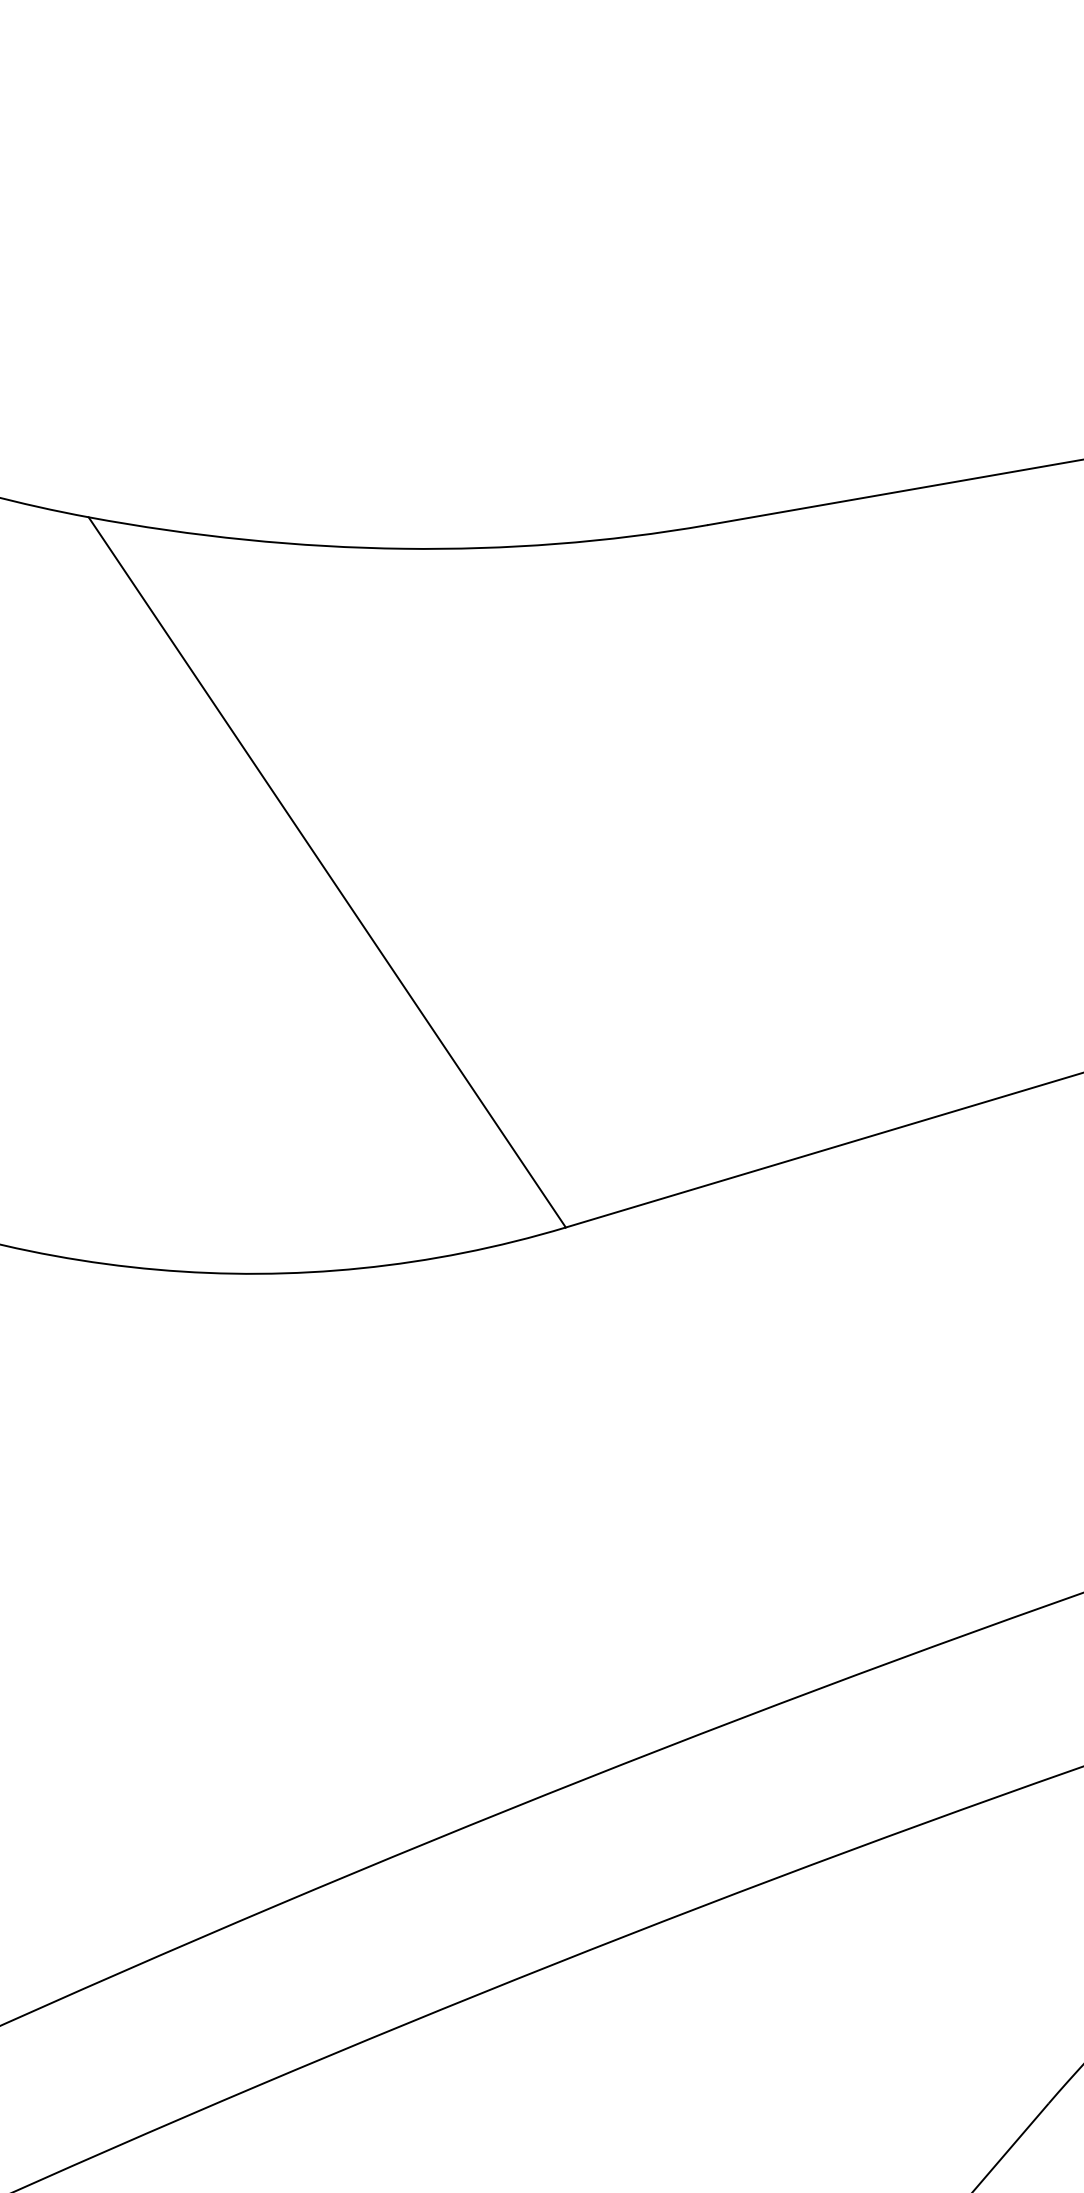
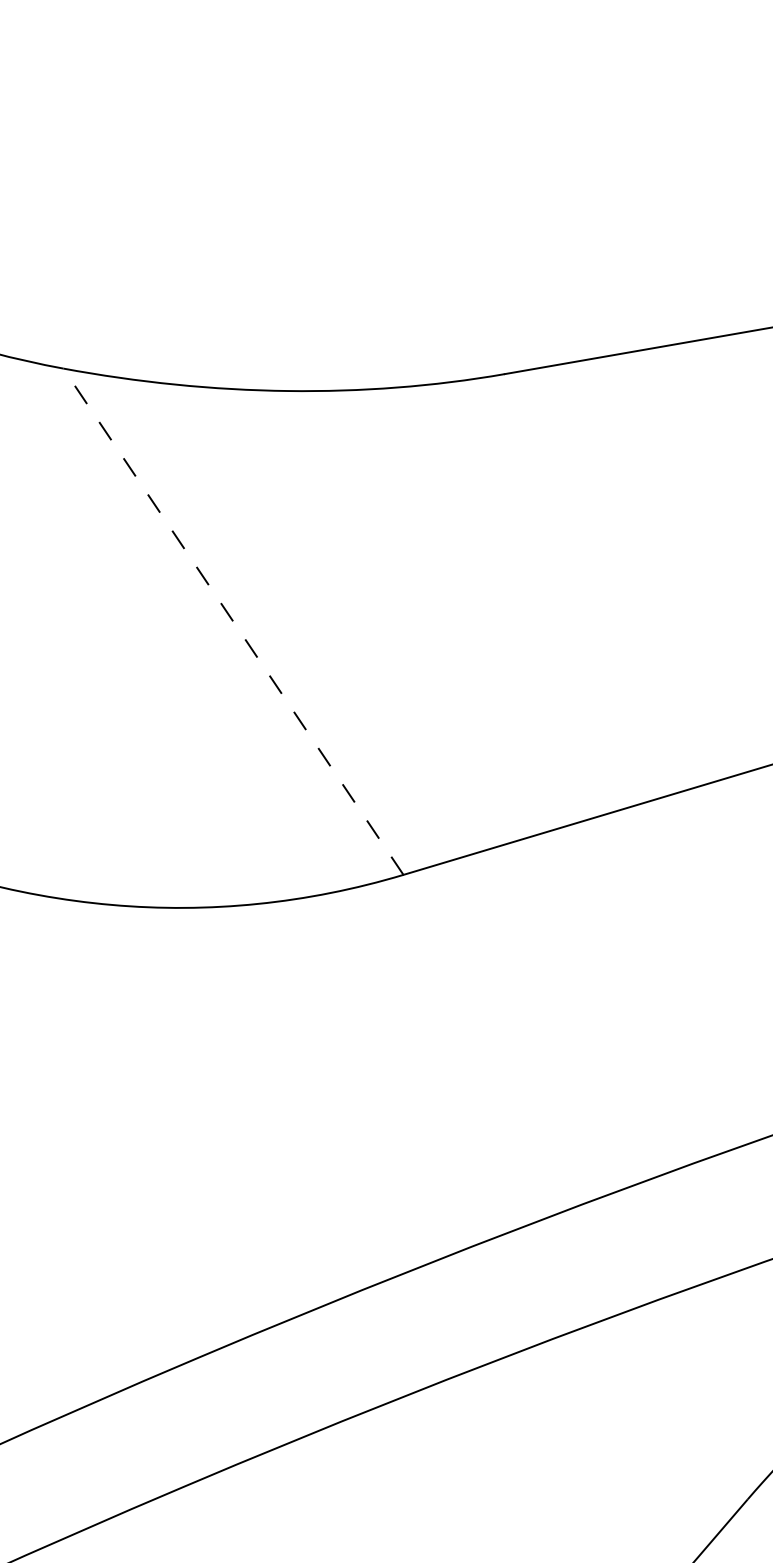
line: (327, 872) -> (233, 621), solid -> dashed

